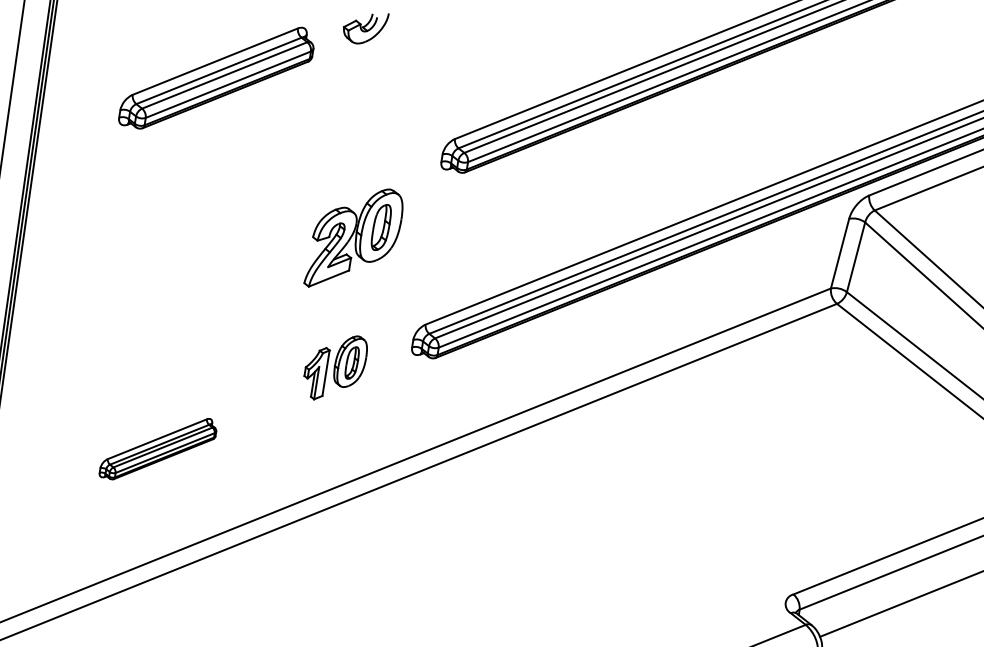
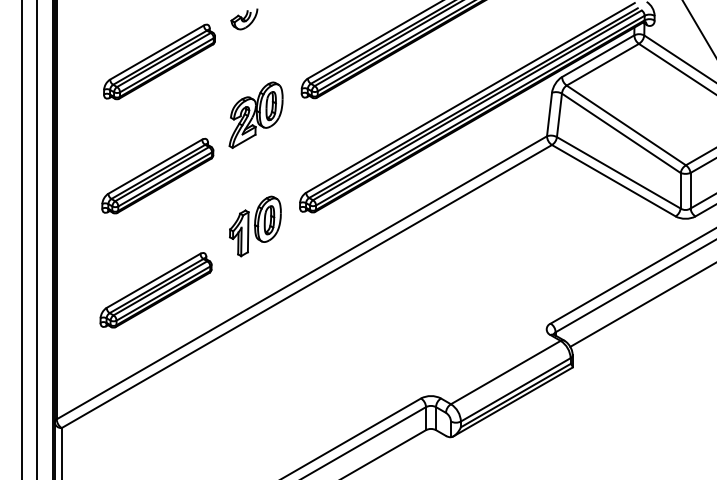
part: (353, 237) -> (255, 114), moved
part: (187, 262) -> (157, 175), added
part: (335, 367) -> (255, 226), size x1.43
part: (157, 448) -> (155, 290), size x1.67

